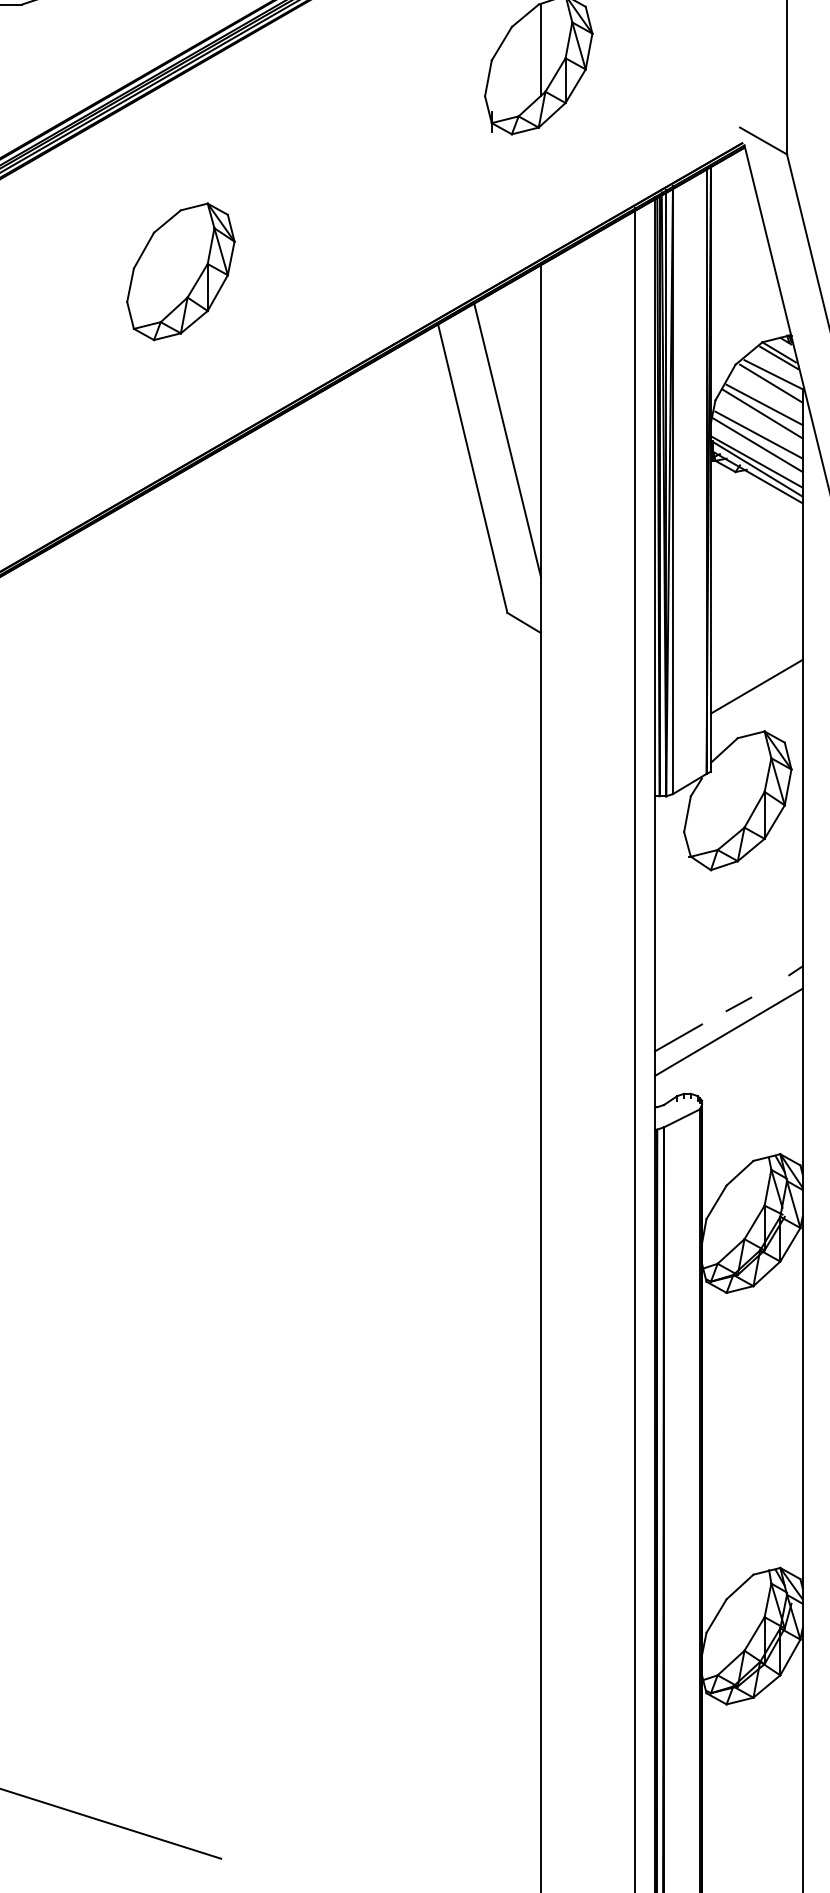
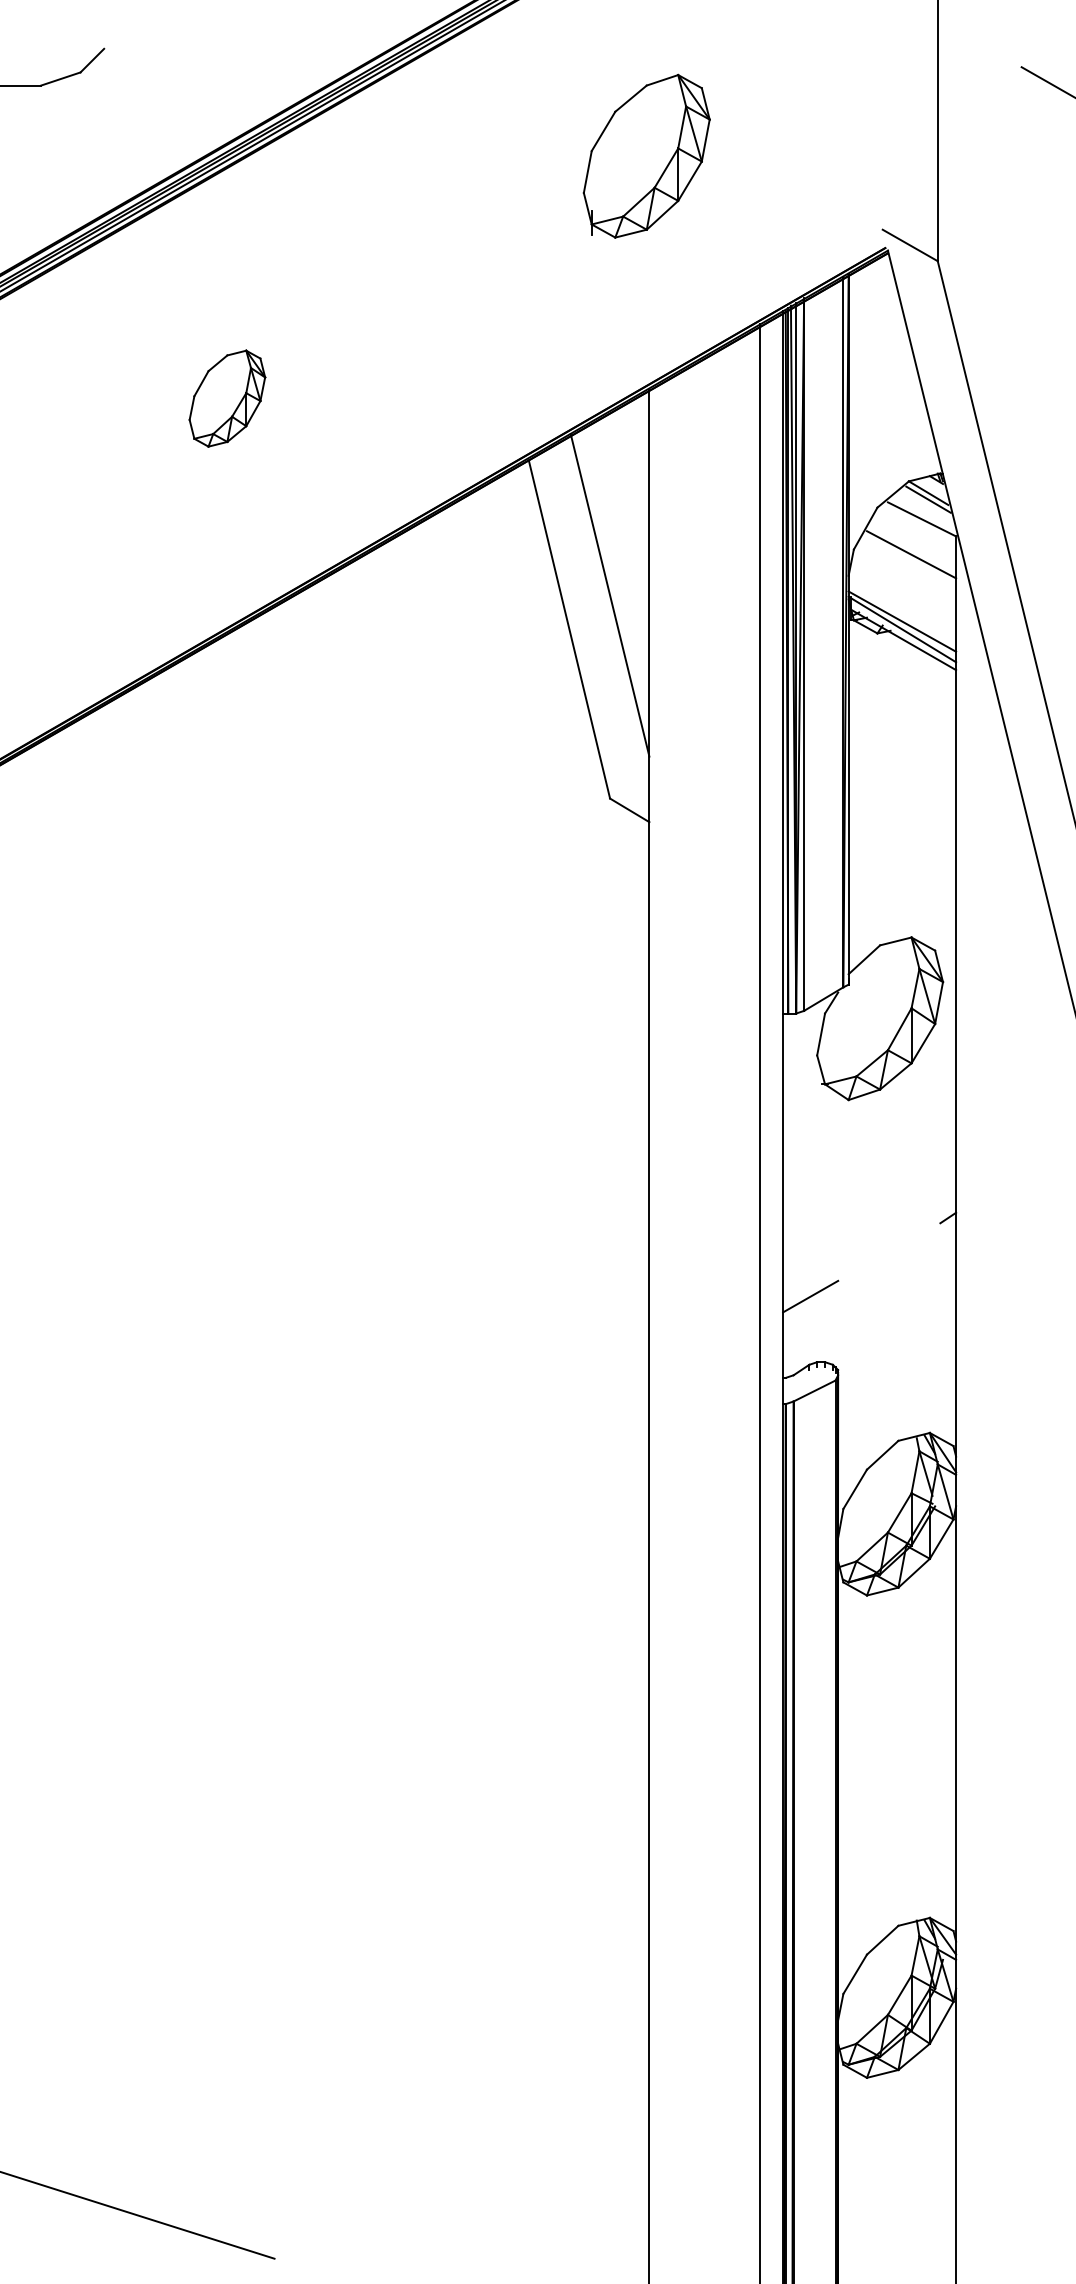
line: (541, 50) -> (649, 139), removed
part: (181, 271) -> (227, 398), size x0.6
line: (771, 383) -> (919, 529), removed
line: (762, 414) -> (908, 565), removed
line: (758, 434) -> (904, 589), removed
line: (757, 444) -> (903, 601), removed
line: (756, 686) -> (902, 884), removed
line: (739, 1004) -> (881, 1257), removed
line: (728, 1031) -> (869, 1289), removed

